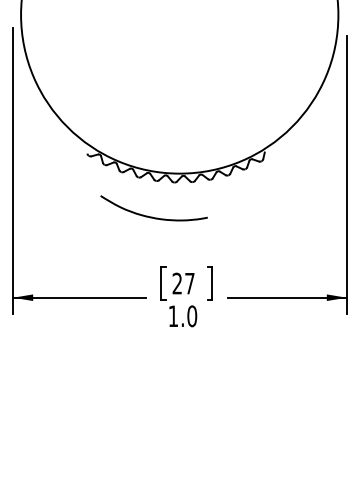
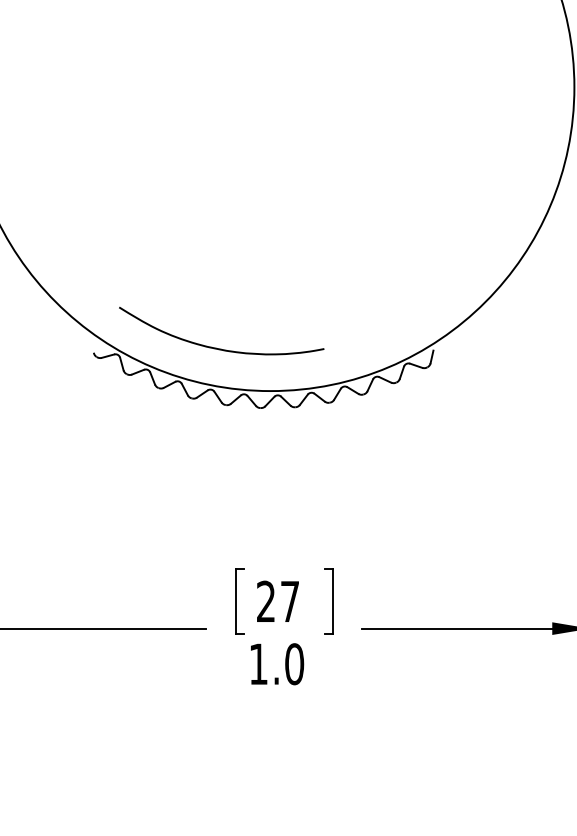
curve: (152, 216) -> (218, 346), moved

